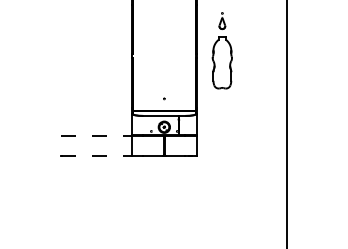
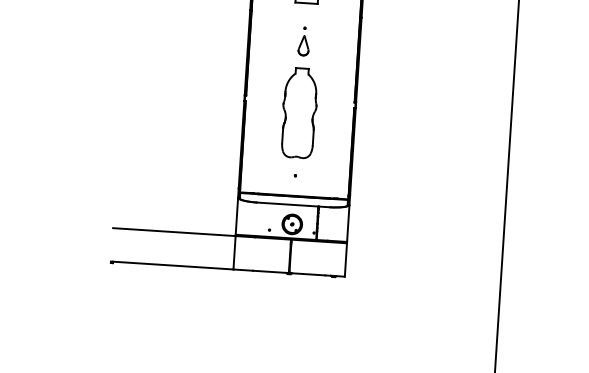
part: (221, 50) -> (299, 92), moved
line: (96, 136) -> (174, 232), dashed -> solid
line: (96, 155) -> (172, 265), dashed -> solid

